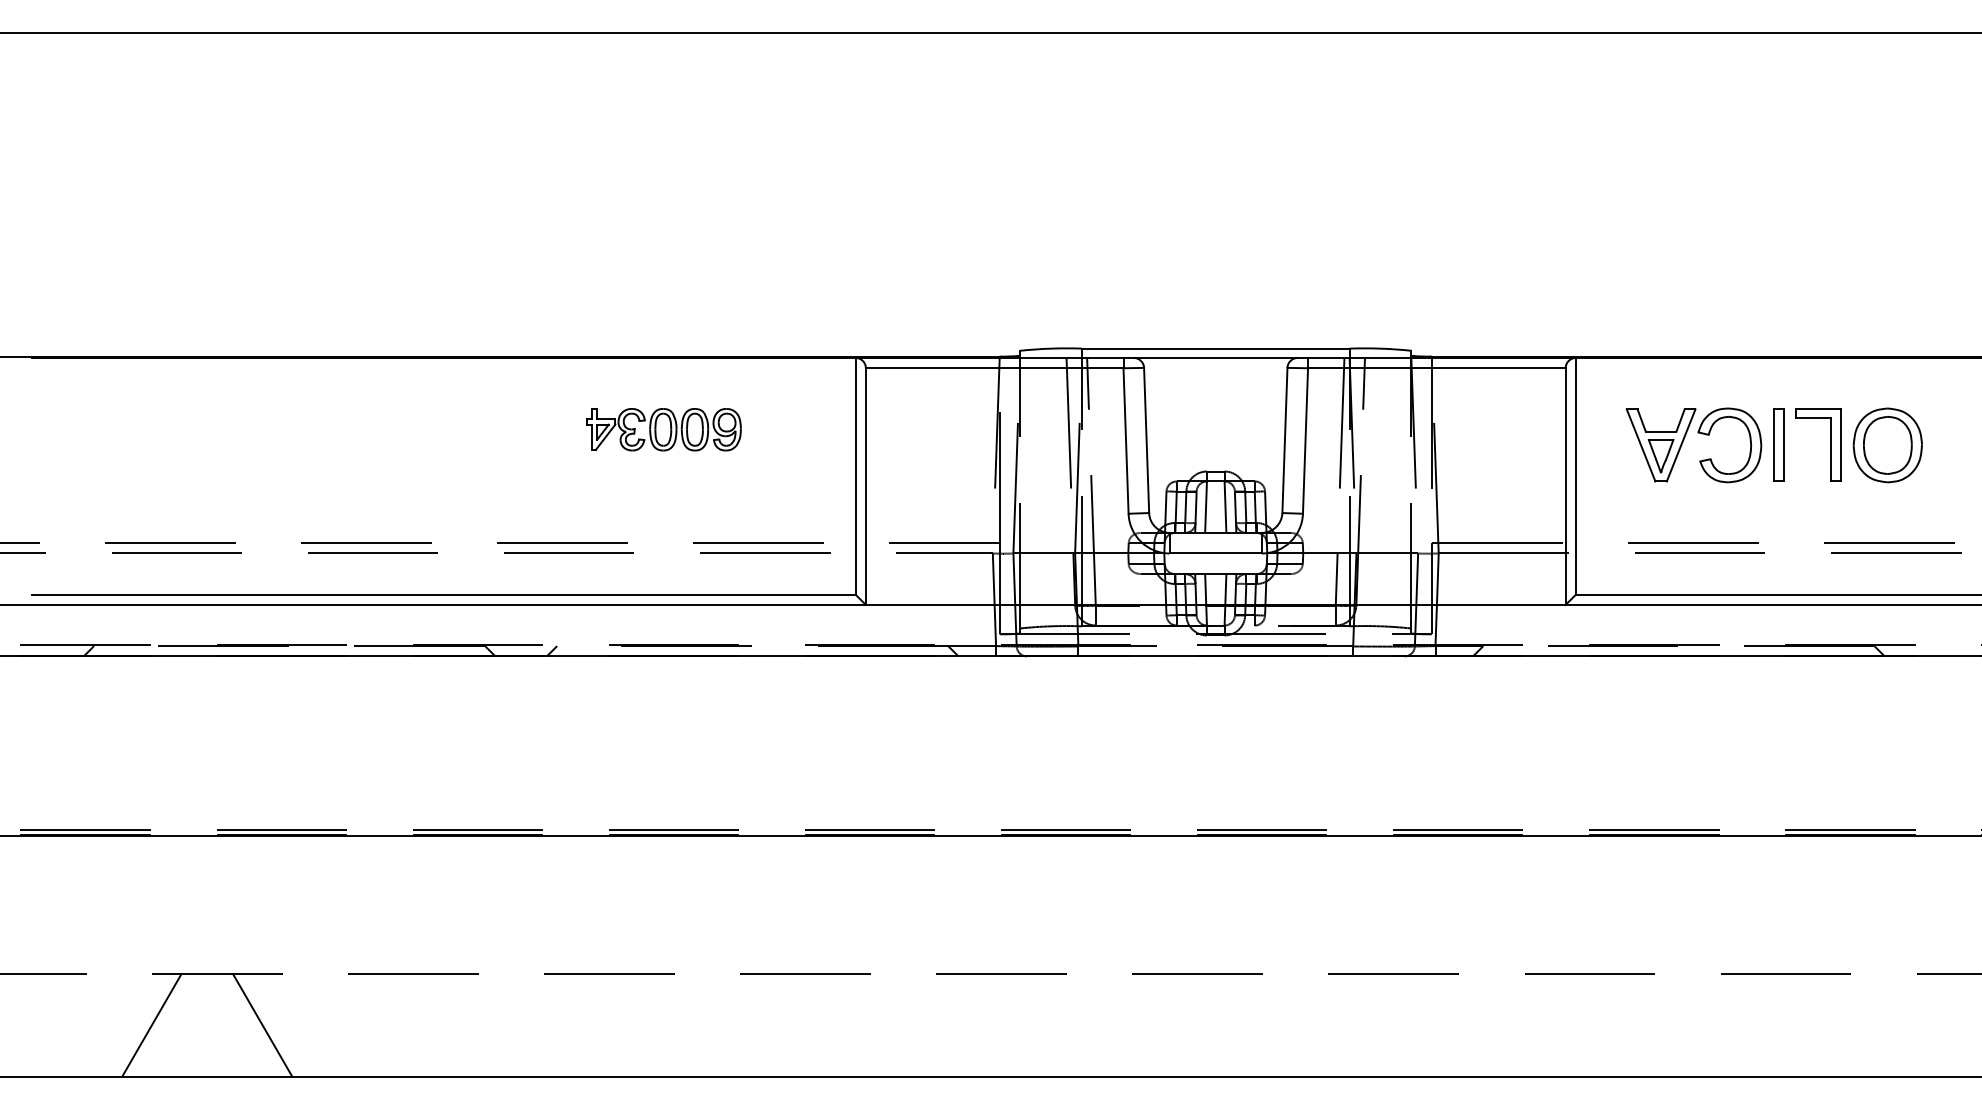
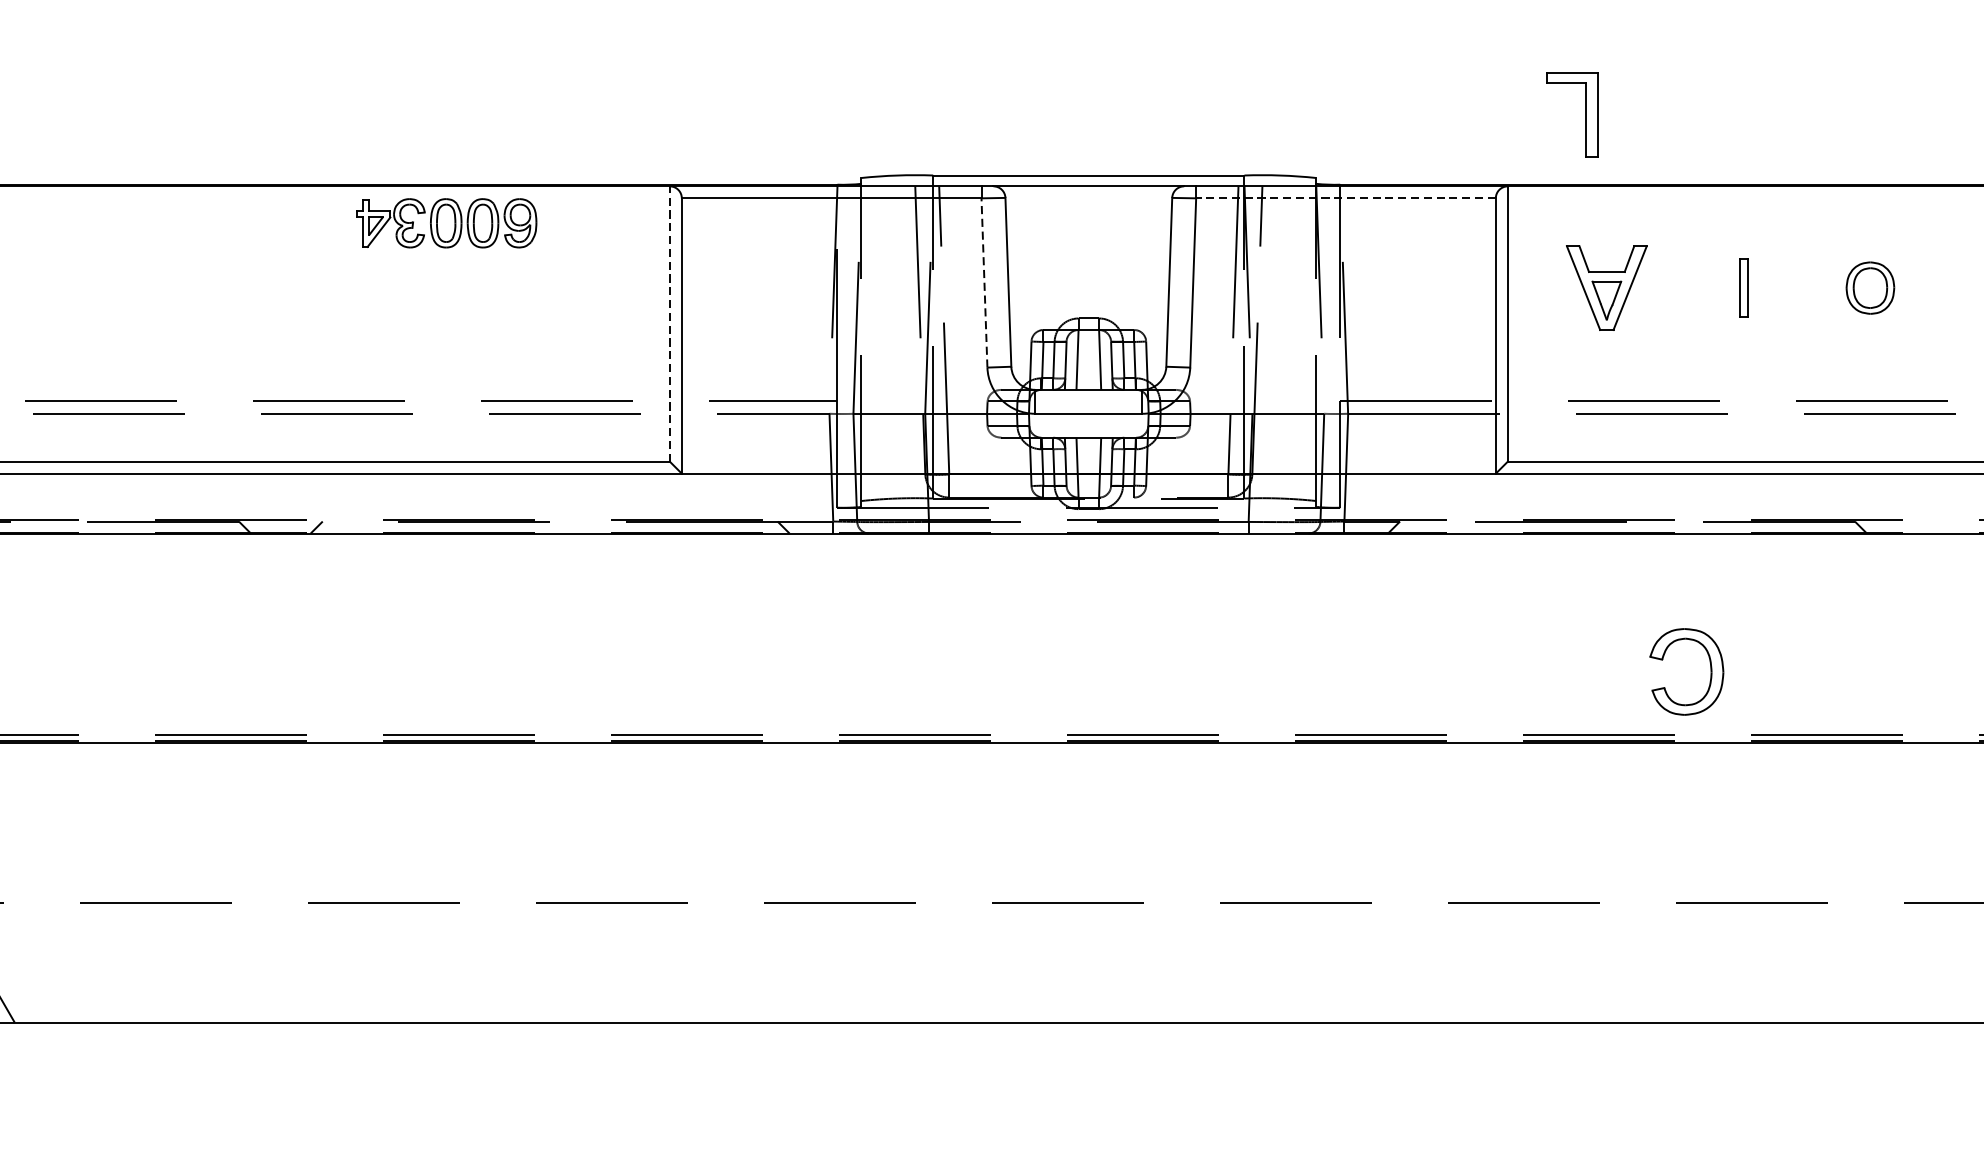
line: (1436, 368) -> (1345, 198), solid -> dashed
part: (663, 429) -> (446, 223), moved
part: (1749, 440) -> (1709, 666), moved
line: (1126, 441) -> (984, 283), solid -> dashed
part: (1778, 444) -> (1743, 287), size x0.7
part: (1830, 444) -> (1586, 113), moved
part: (1887, 445) -> (1870, 288), size x0.6
line: (855, 475) -> (669, 323), solid -> dashed

